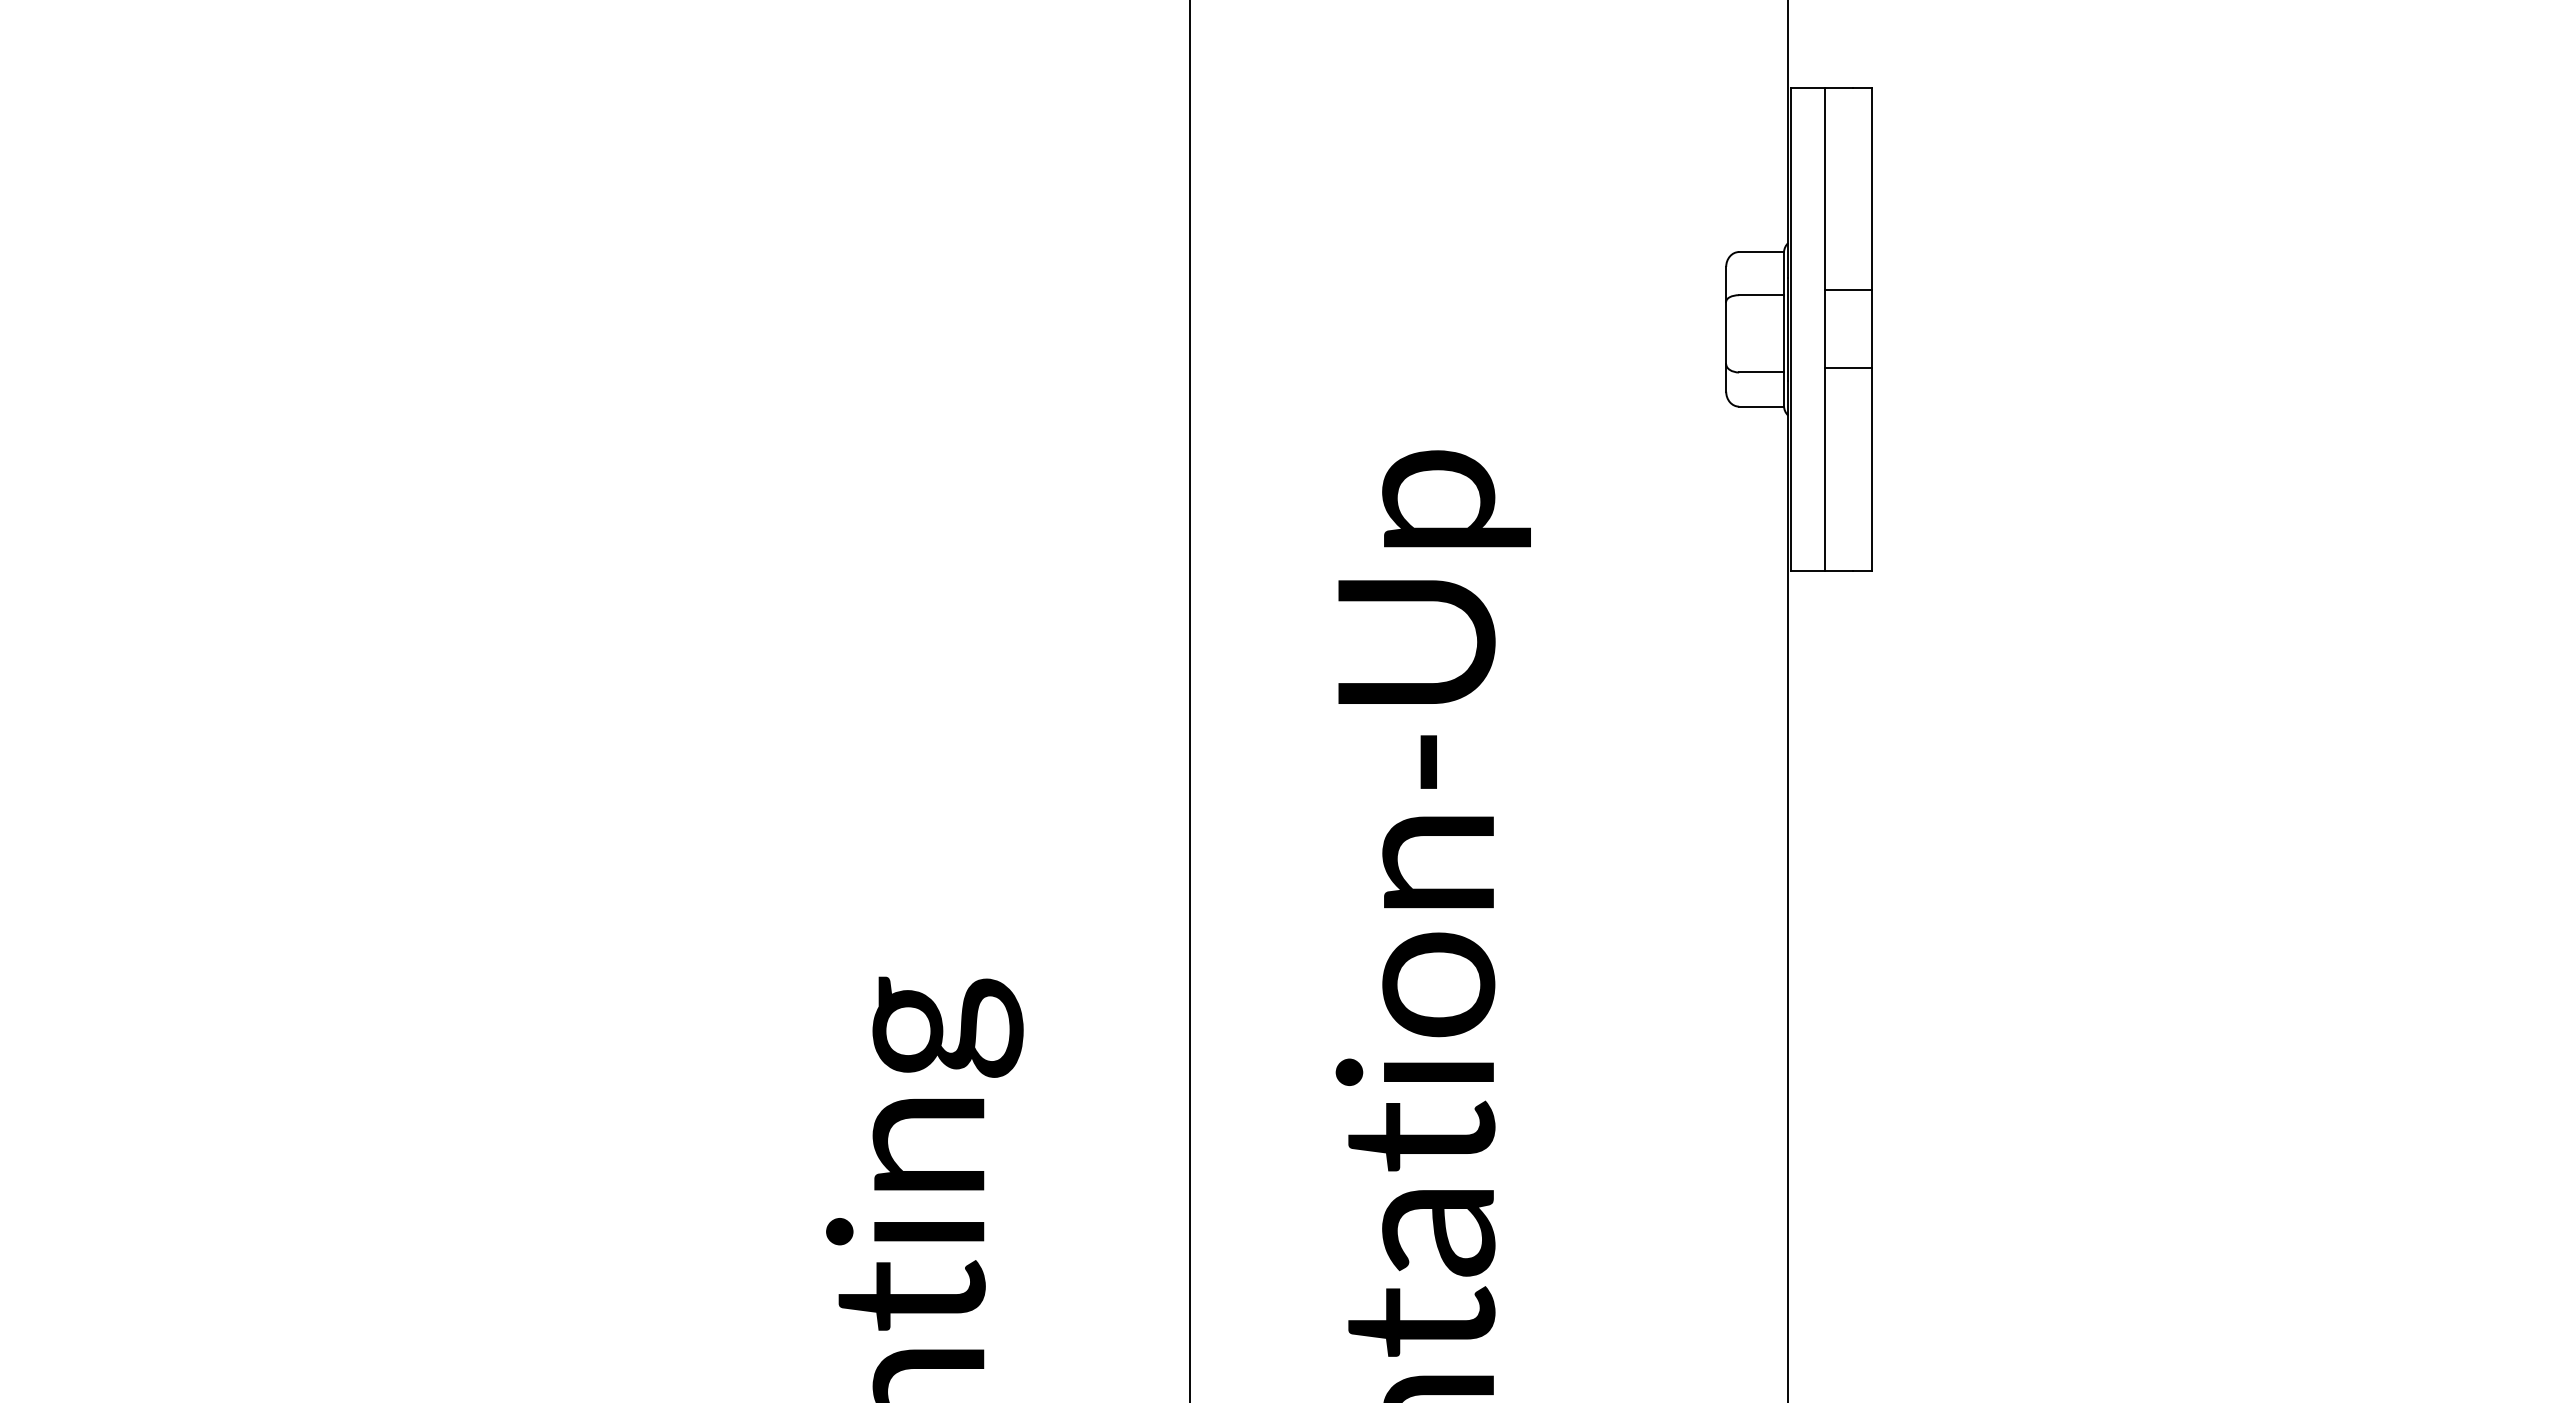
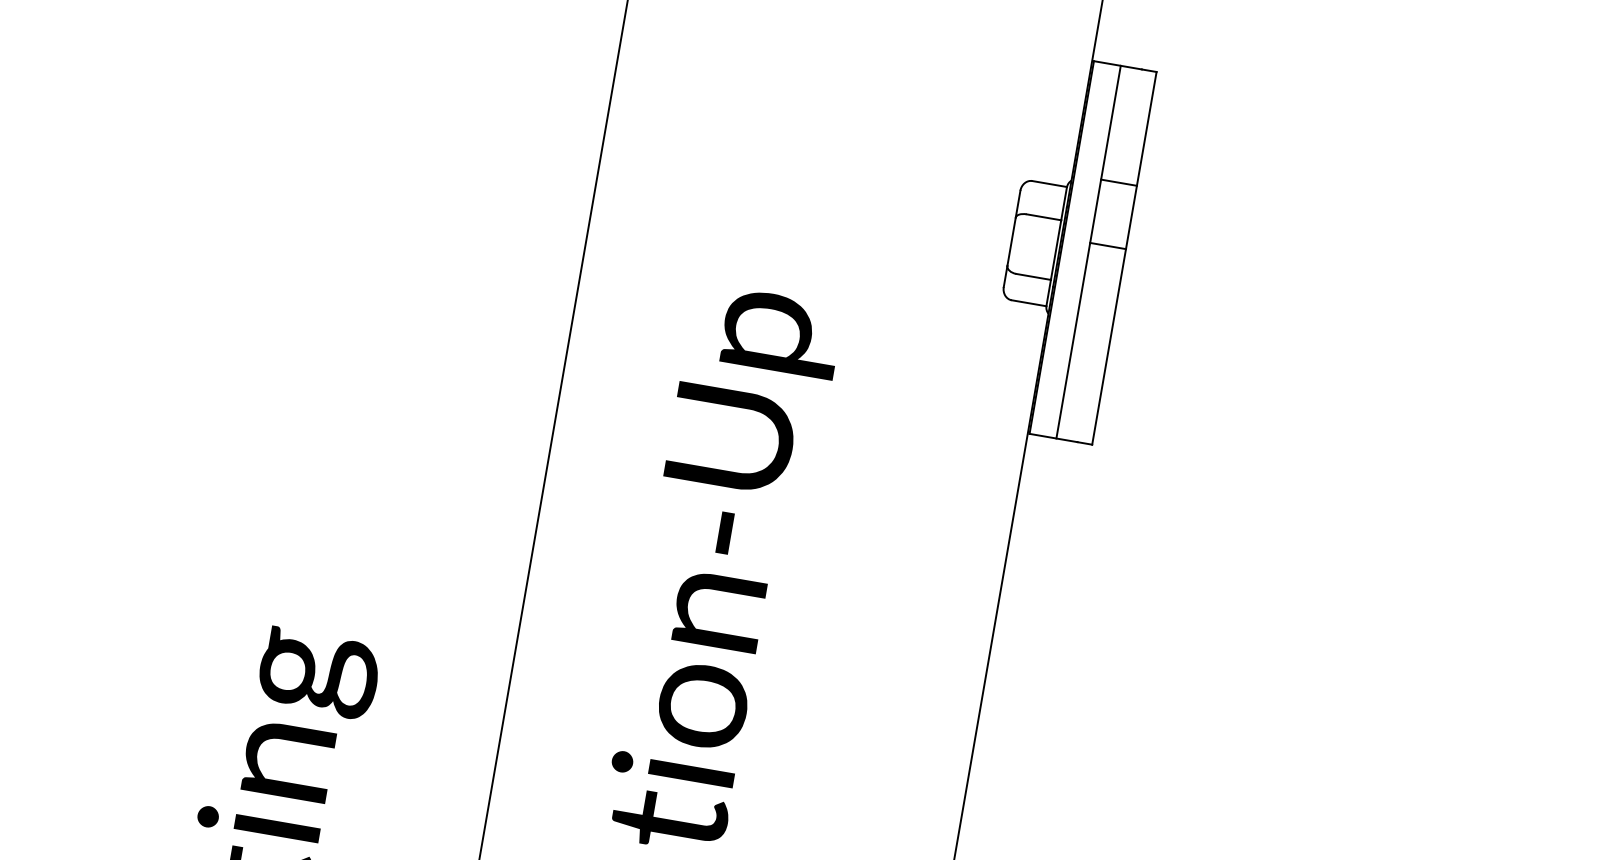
line: (1848, 290) -> (1118, 182), moved
line: (1848, 368) -> (1107, 246), moved

